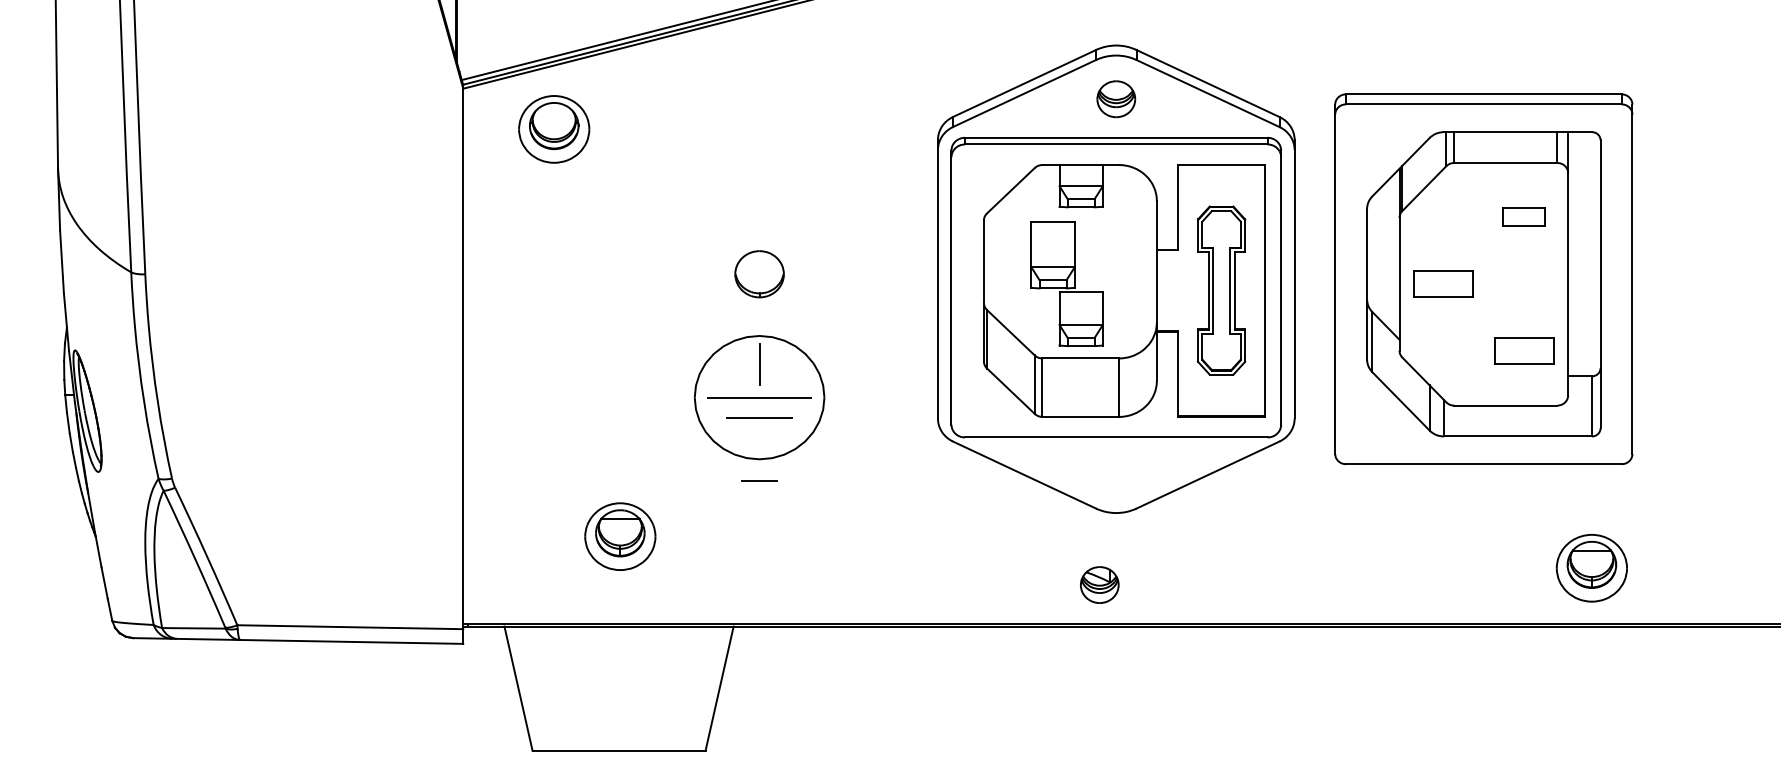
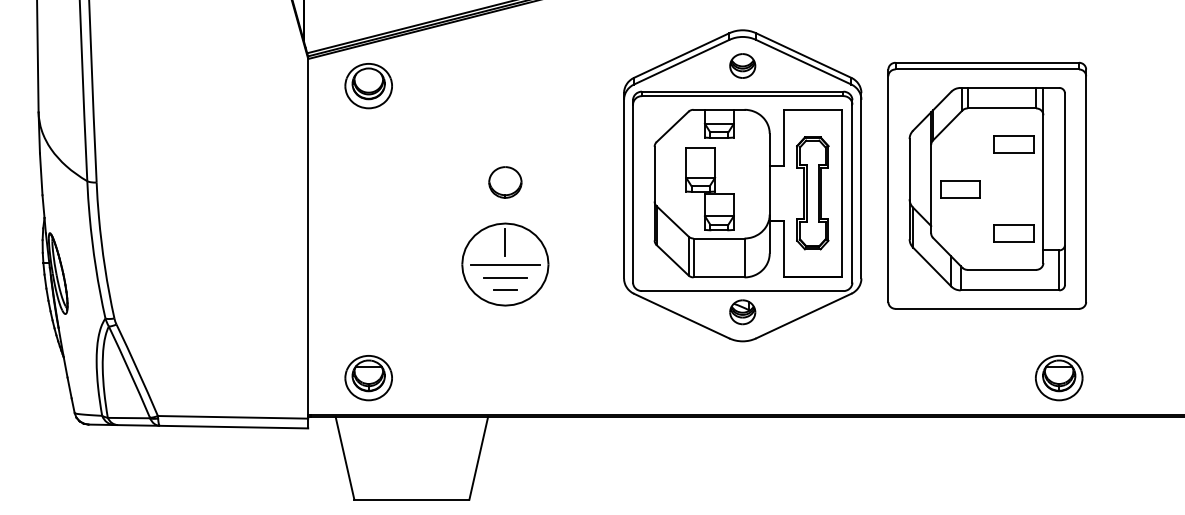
part: (1523, 217) -> (1013, 144), size x1.43
line: (759, 480) -> (505, 289), moved
part: (619, 537) -> (368, 378), moved
part: (1099, 585) -> (742, 312), moved

